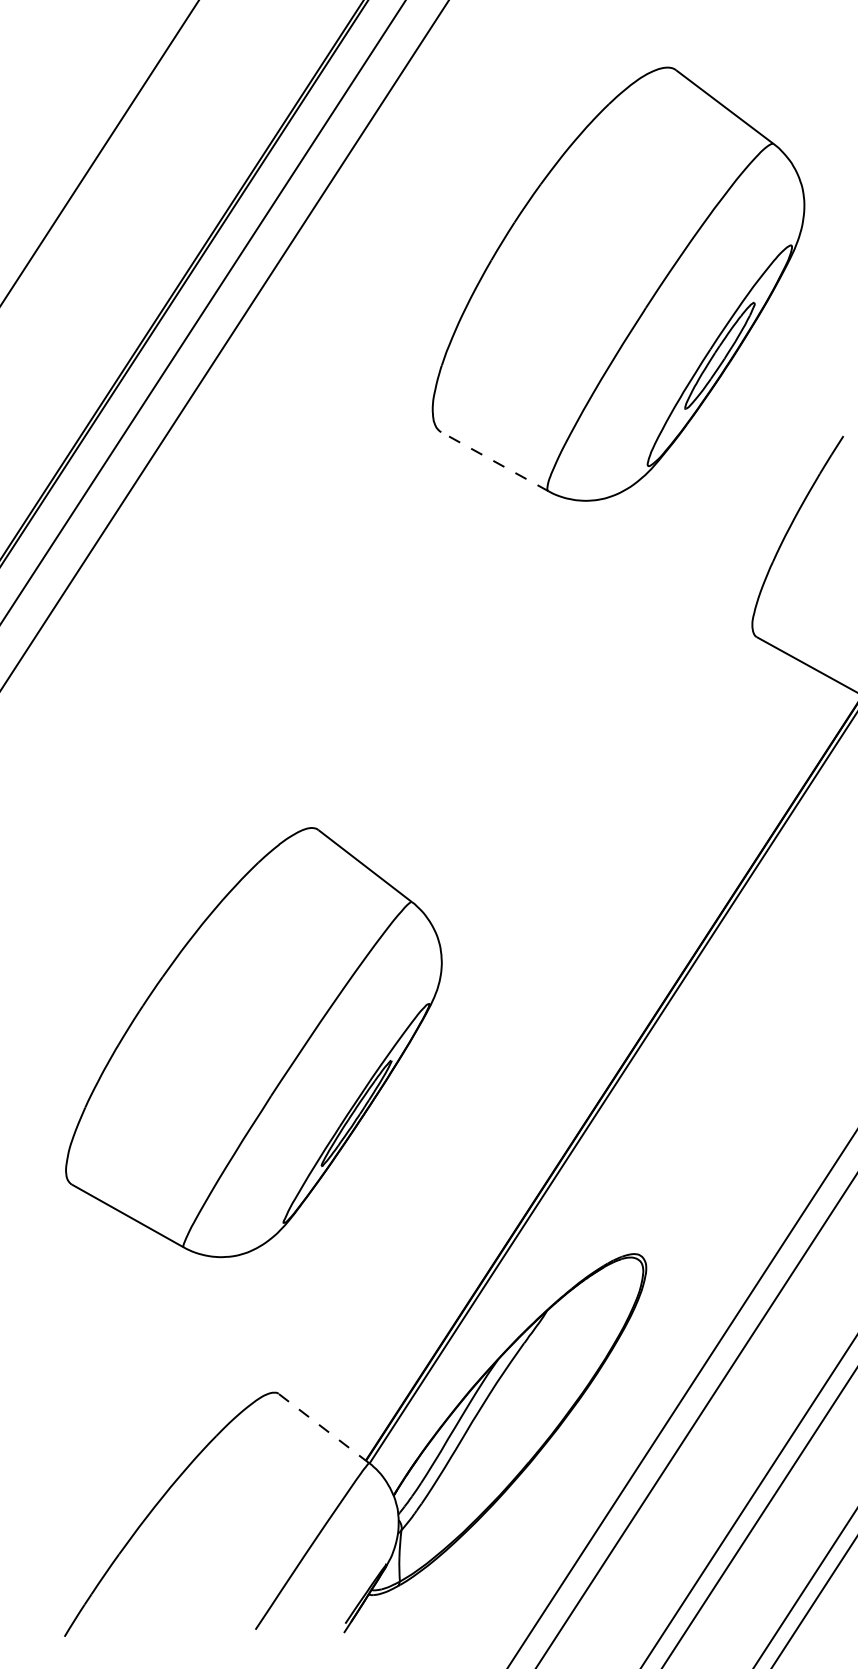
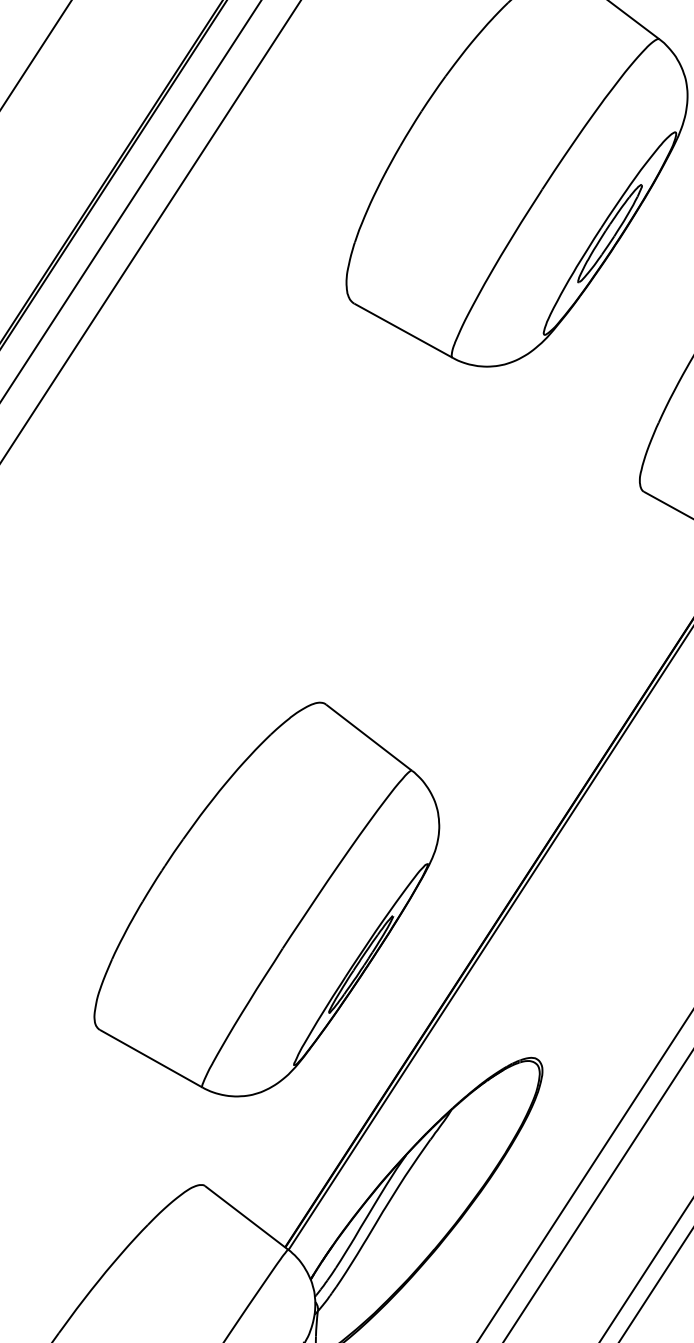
line: (494, 461) -> (403, 330), dashed -> solid
part: (253, 1042) -> (266, 899), moved
line: (323, 1428) -> (246, 1217), dashed -> solid

